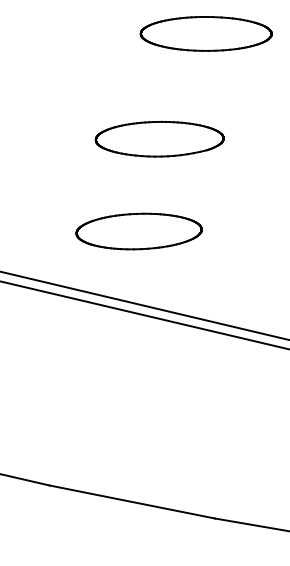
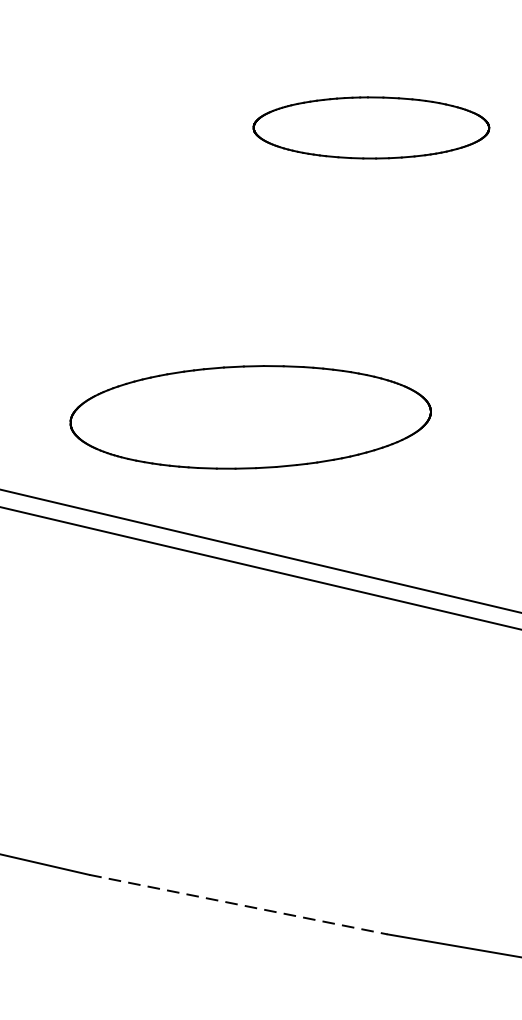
part: (205, 33) -> (369, 127), moved
part: (159, 138) -> (287, 249), removed
part: (138, 231) -> (249, 417), size x1.6
line: (132, 502) -> (238, 905), solid -> dashed

